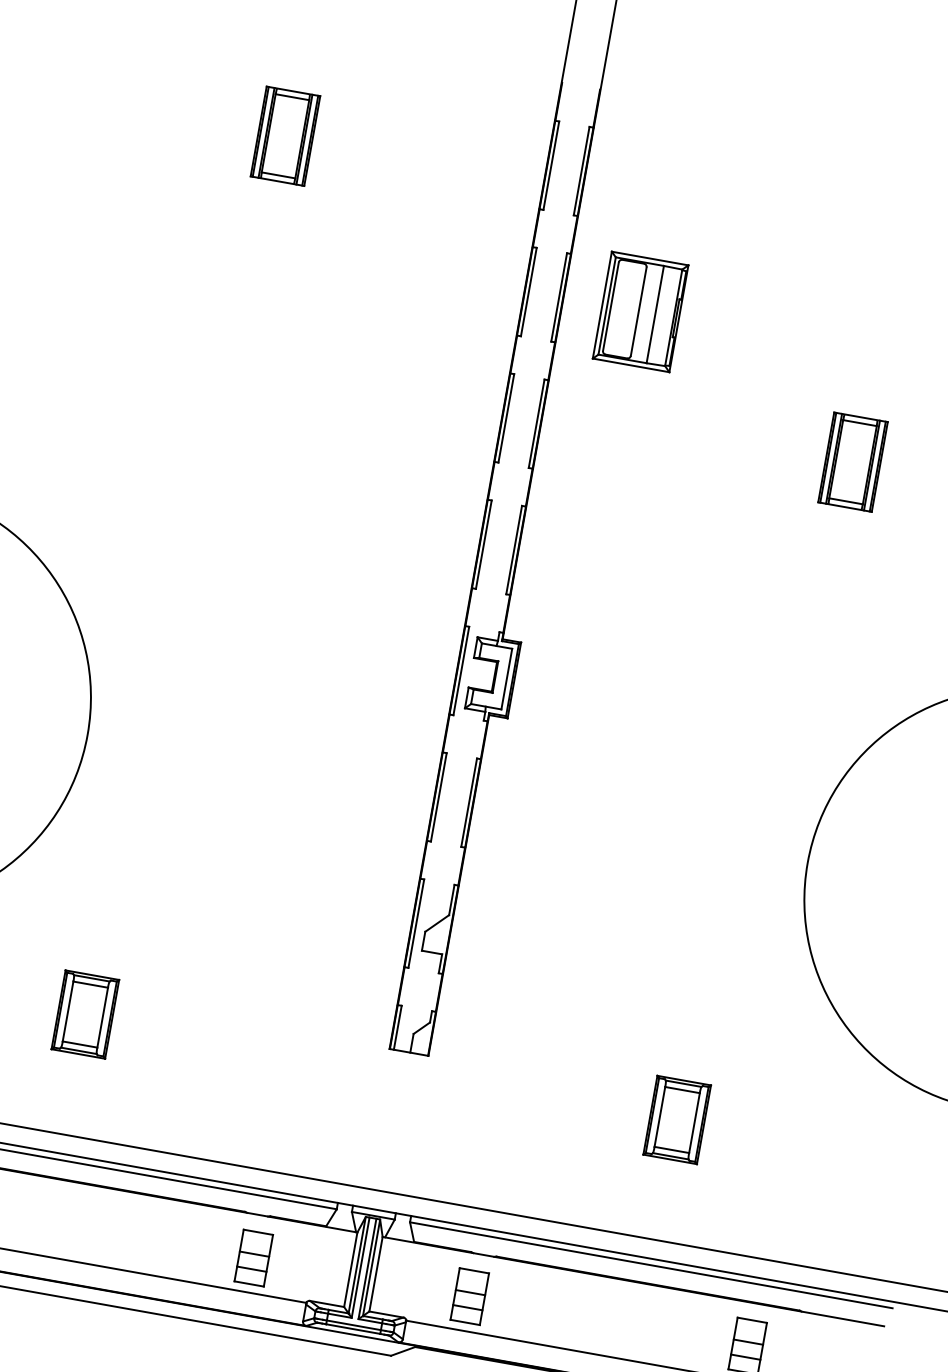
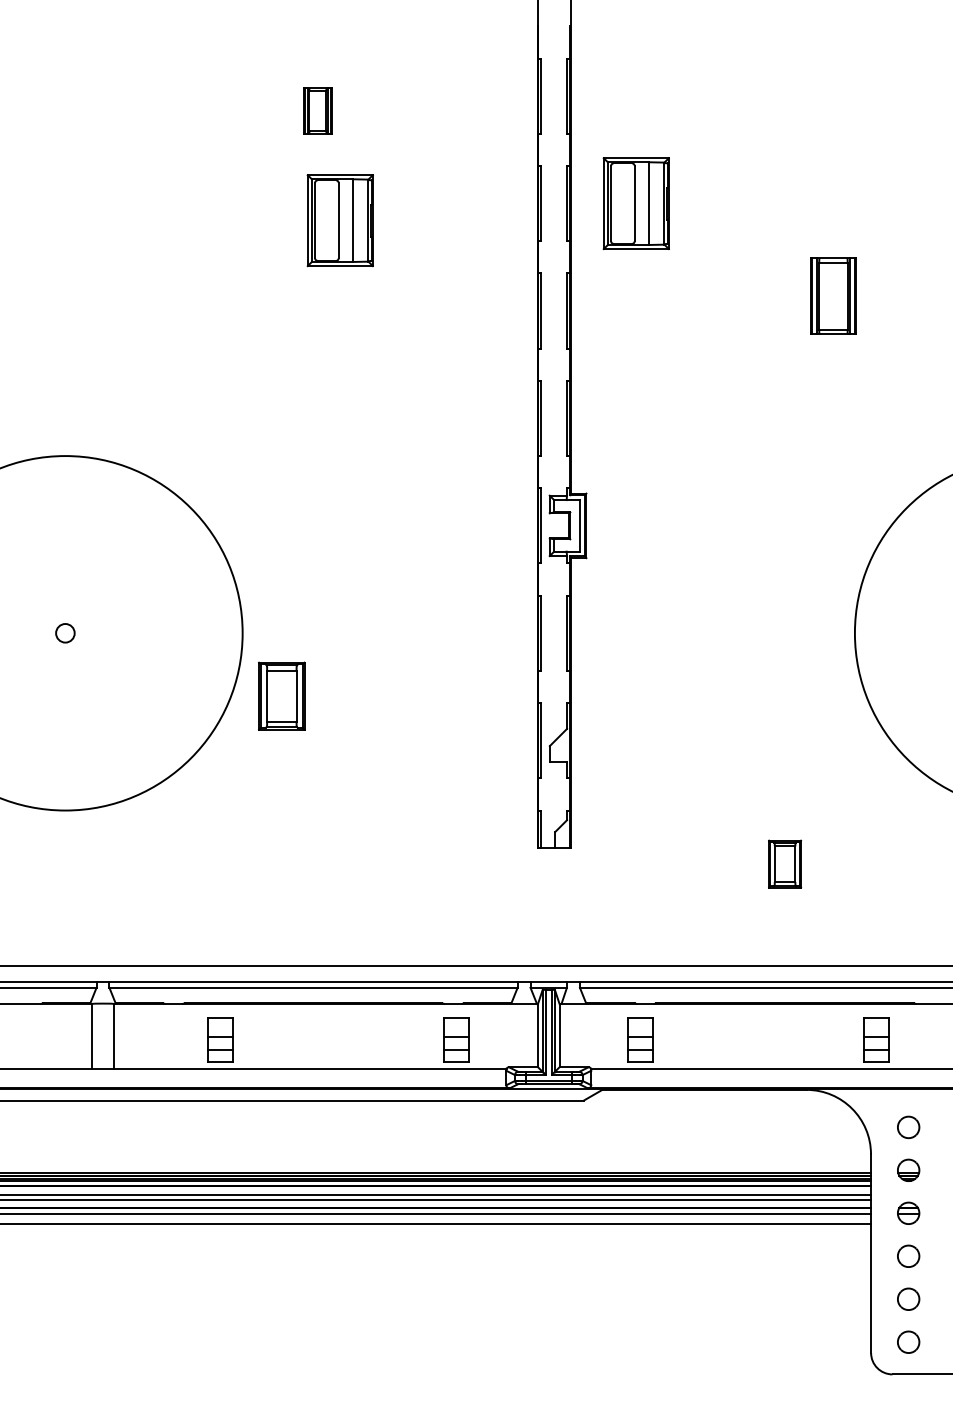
part: (285, 135) -> (317, 110), size x0.6
part: (288, 269) -> (339, 220), added
part: (85, 1013) -> (281, 695), moved
part: (676, 1119) -> (784, 863), size x0.7

